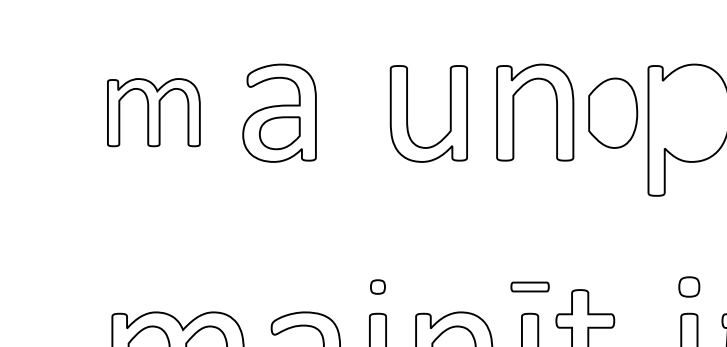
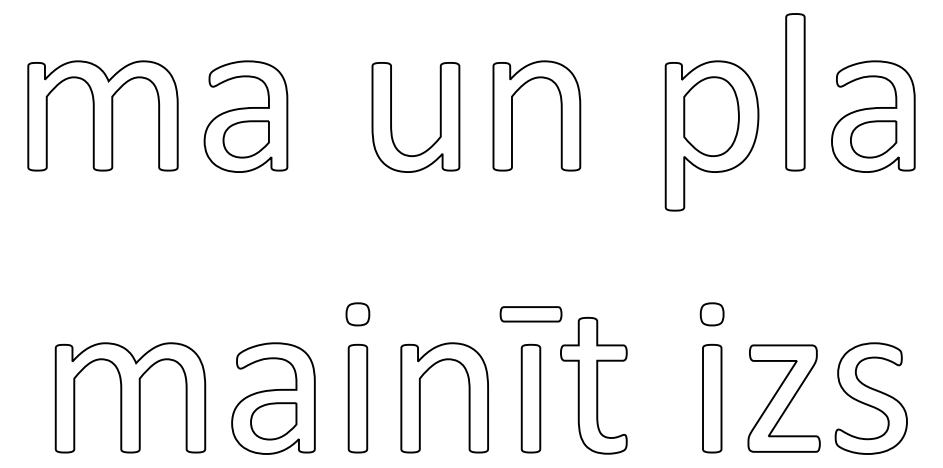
part: (153, 112) -> (102, 115), size x1.43
part: (613, 113) -> (711, 116), moved
part: (377, 287) -> (357, 314), size x1.43
part: (529, 287) -> (530, 314), size x1.43

